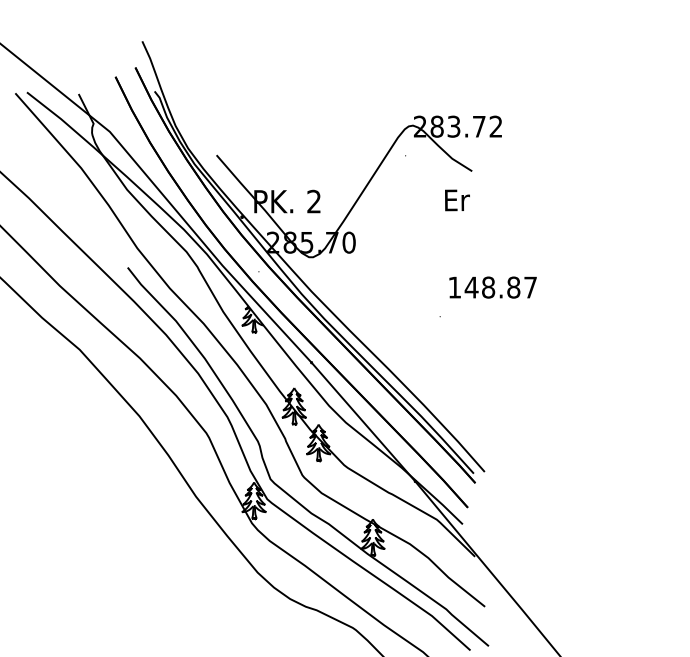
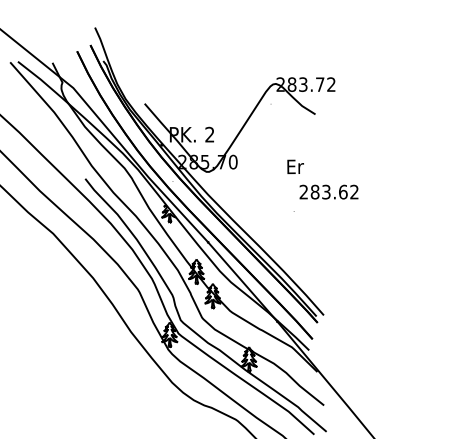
text: (457, 199) -> (295, 166), moved
text: (491, 286) -> (328, 191), 148.87 -> 283.62

